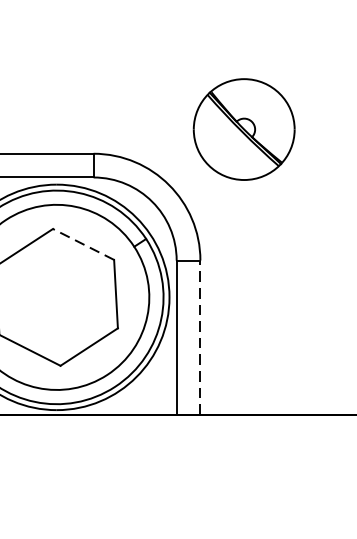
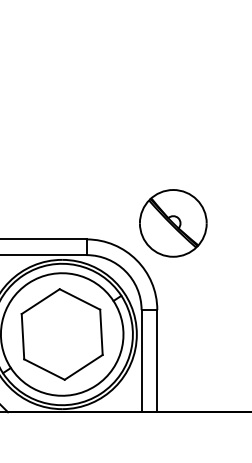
part: (244, 129) -> (173, 223), moved
line: (82, 244) -> (79, 299), dashed -> solid
line: (200, 336) -> (157, 360), dashed -> solid

